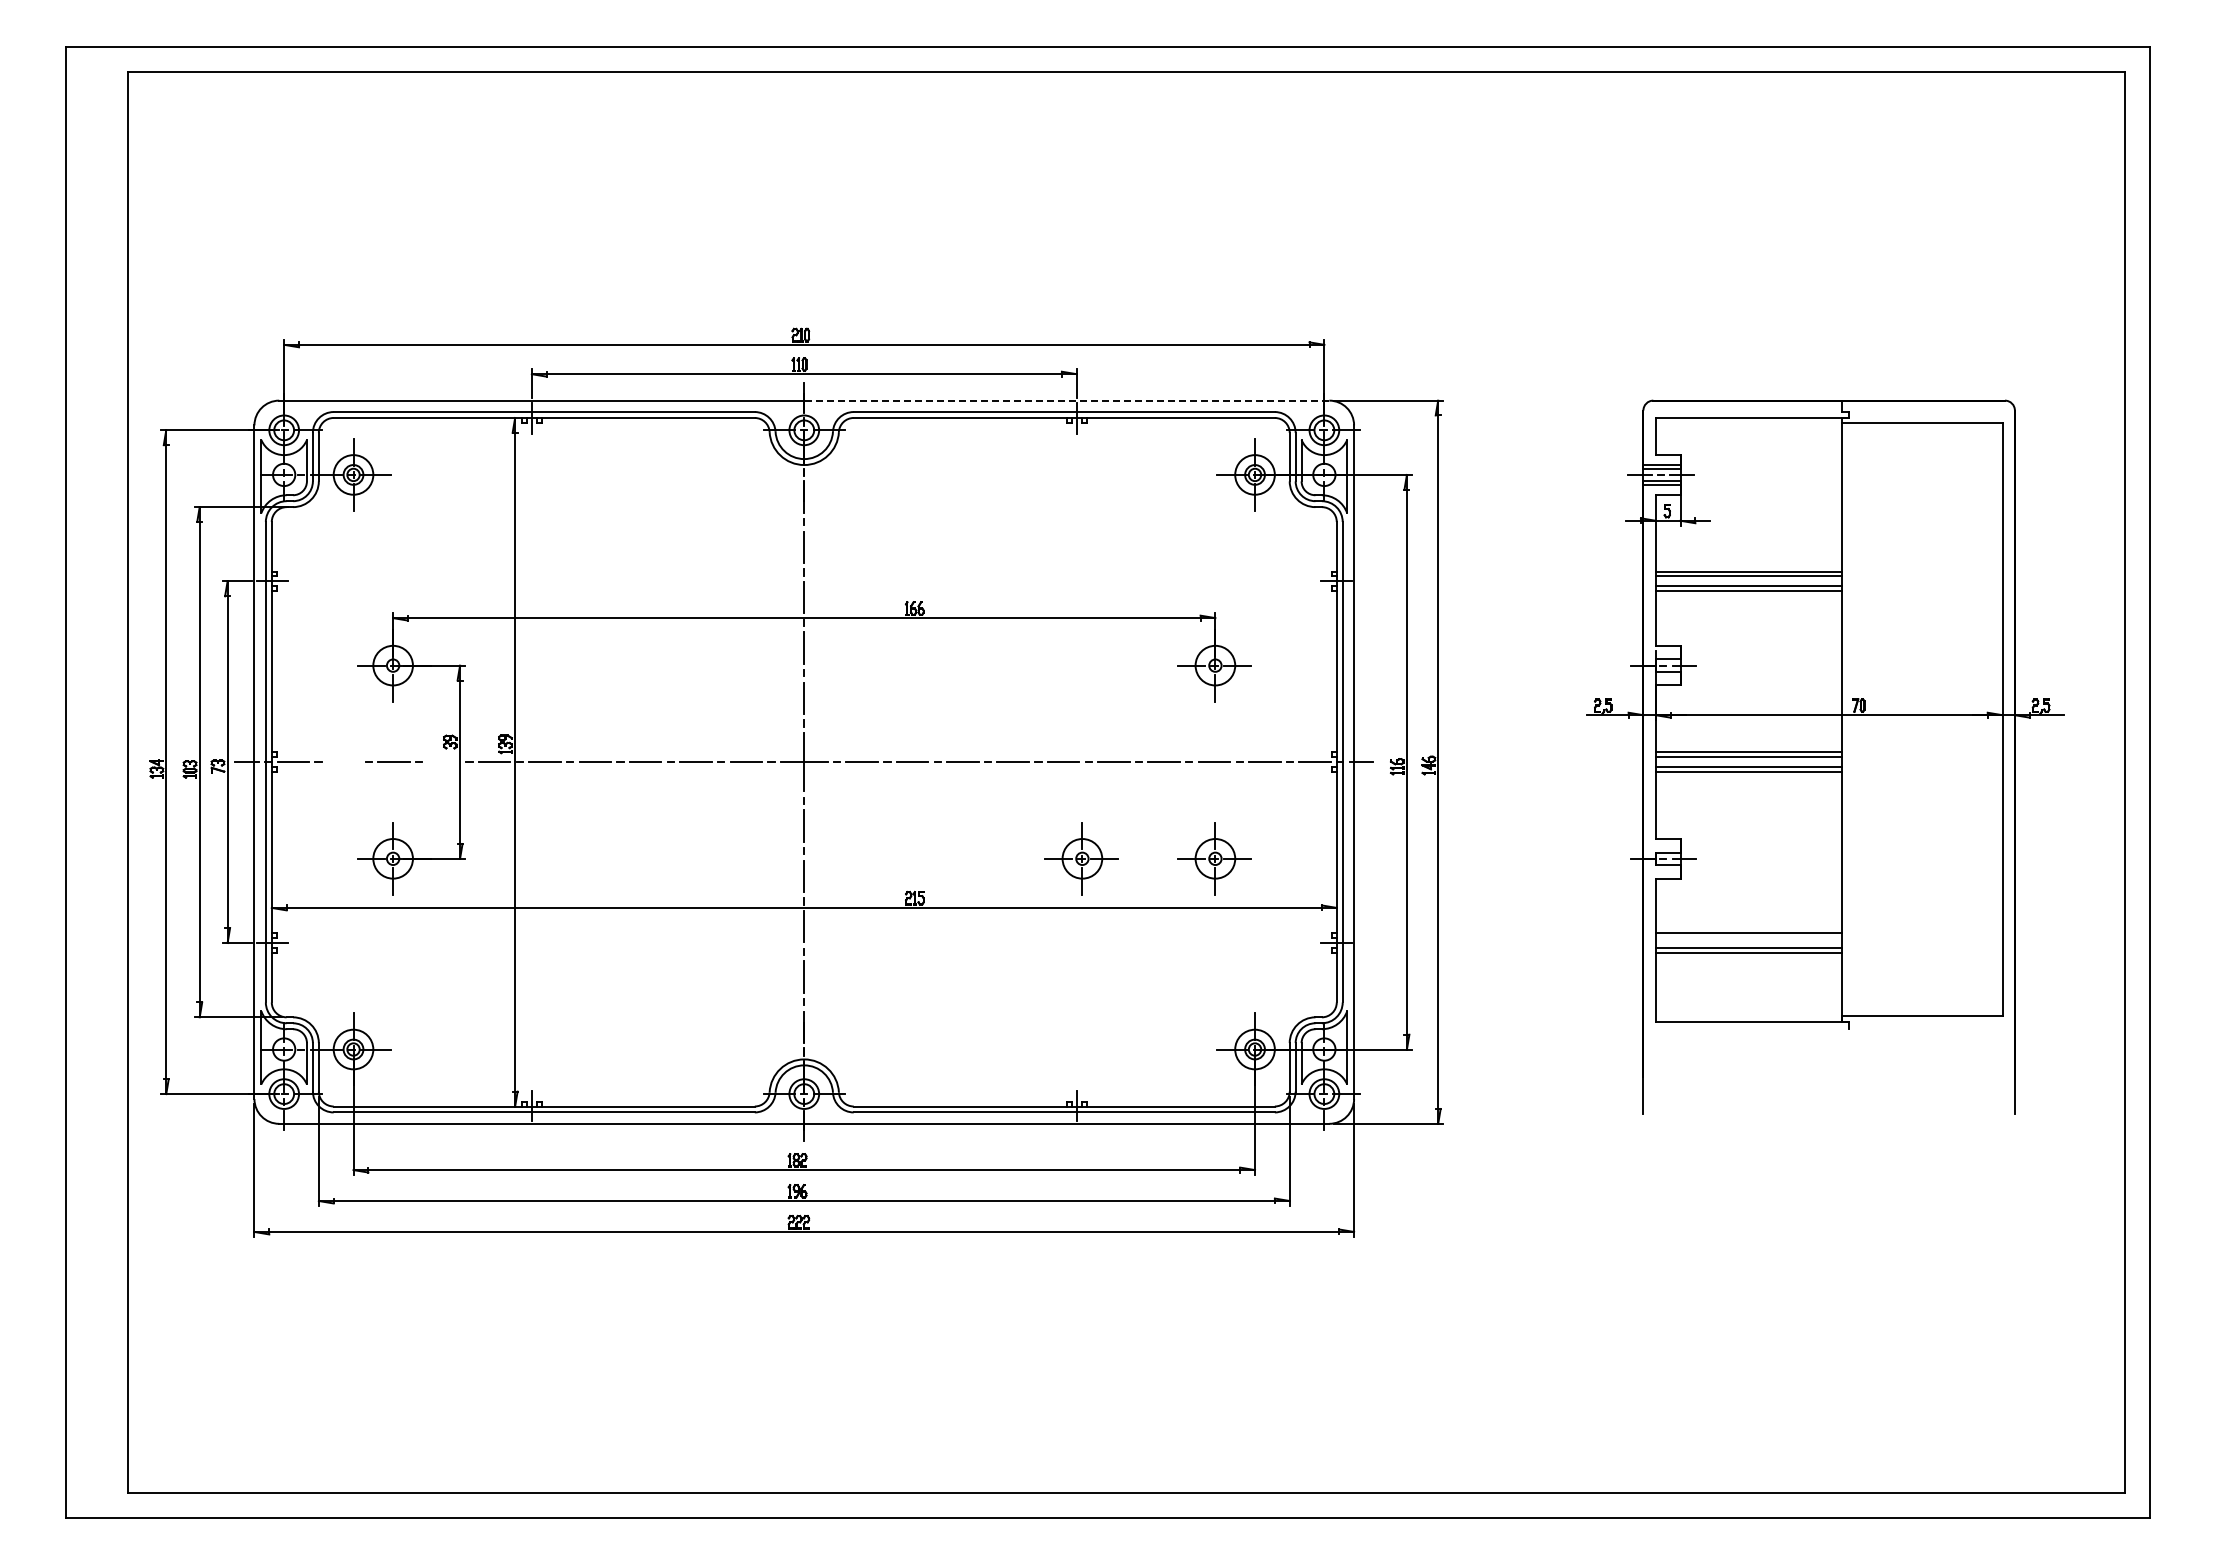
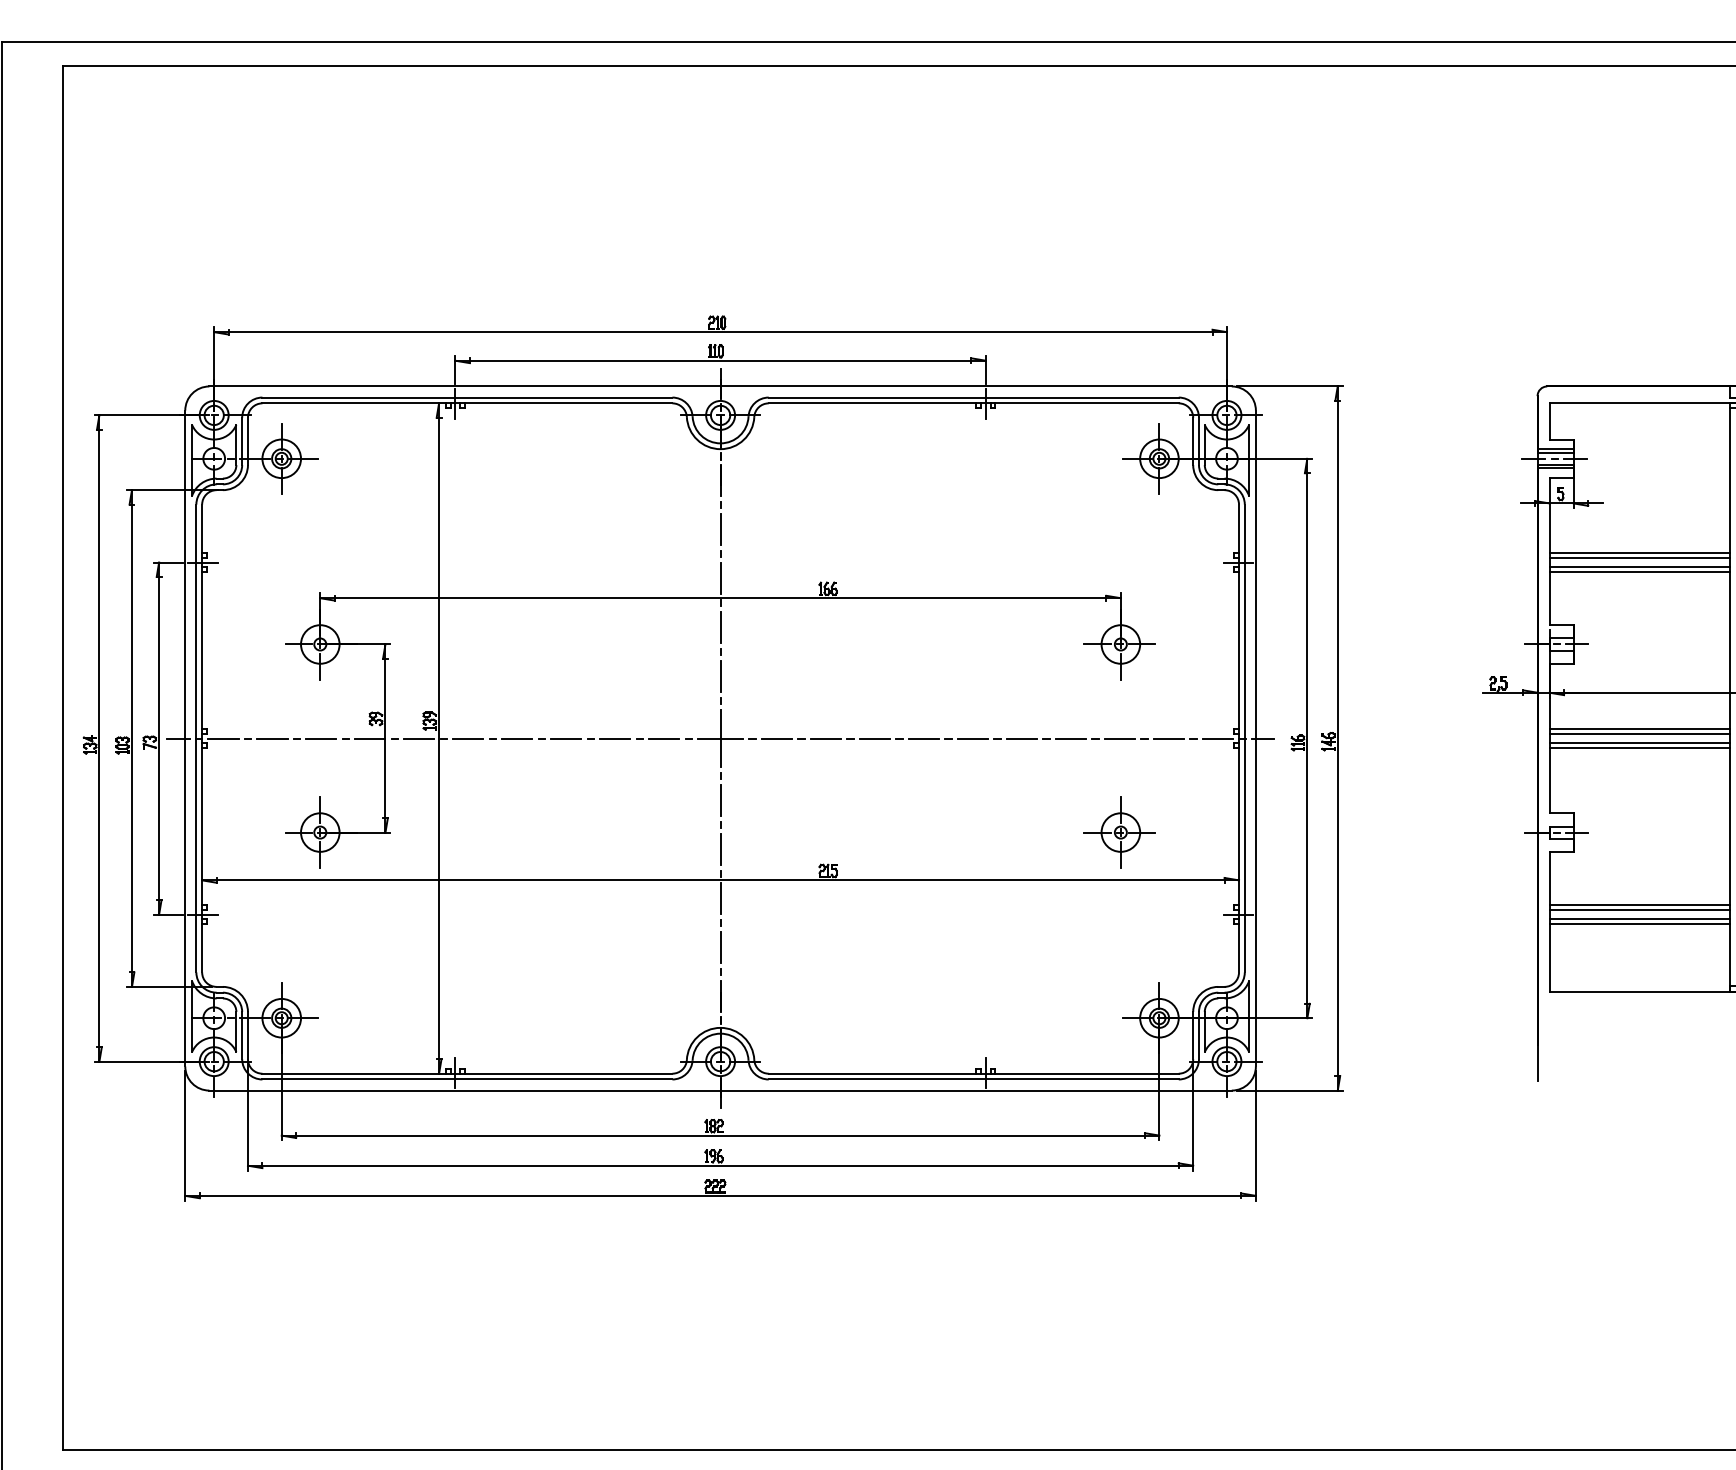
line: (1066, 400) -> (975, 386), dashed -> solid
line: (343, 762) -> (271, 738), added
line: (444, 762) -> (370, 738), added
part: (1081, 858) -> (990, 832), removed
line: (1748, 938) -> (1639, 910), added

